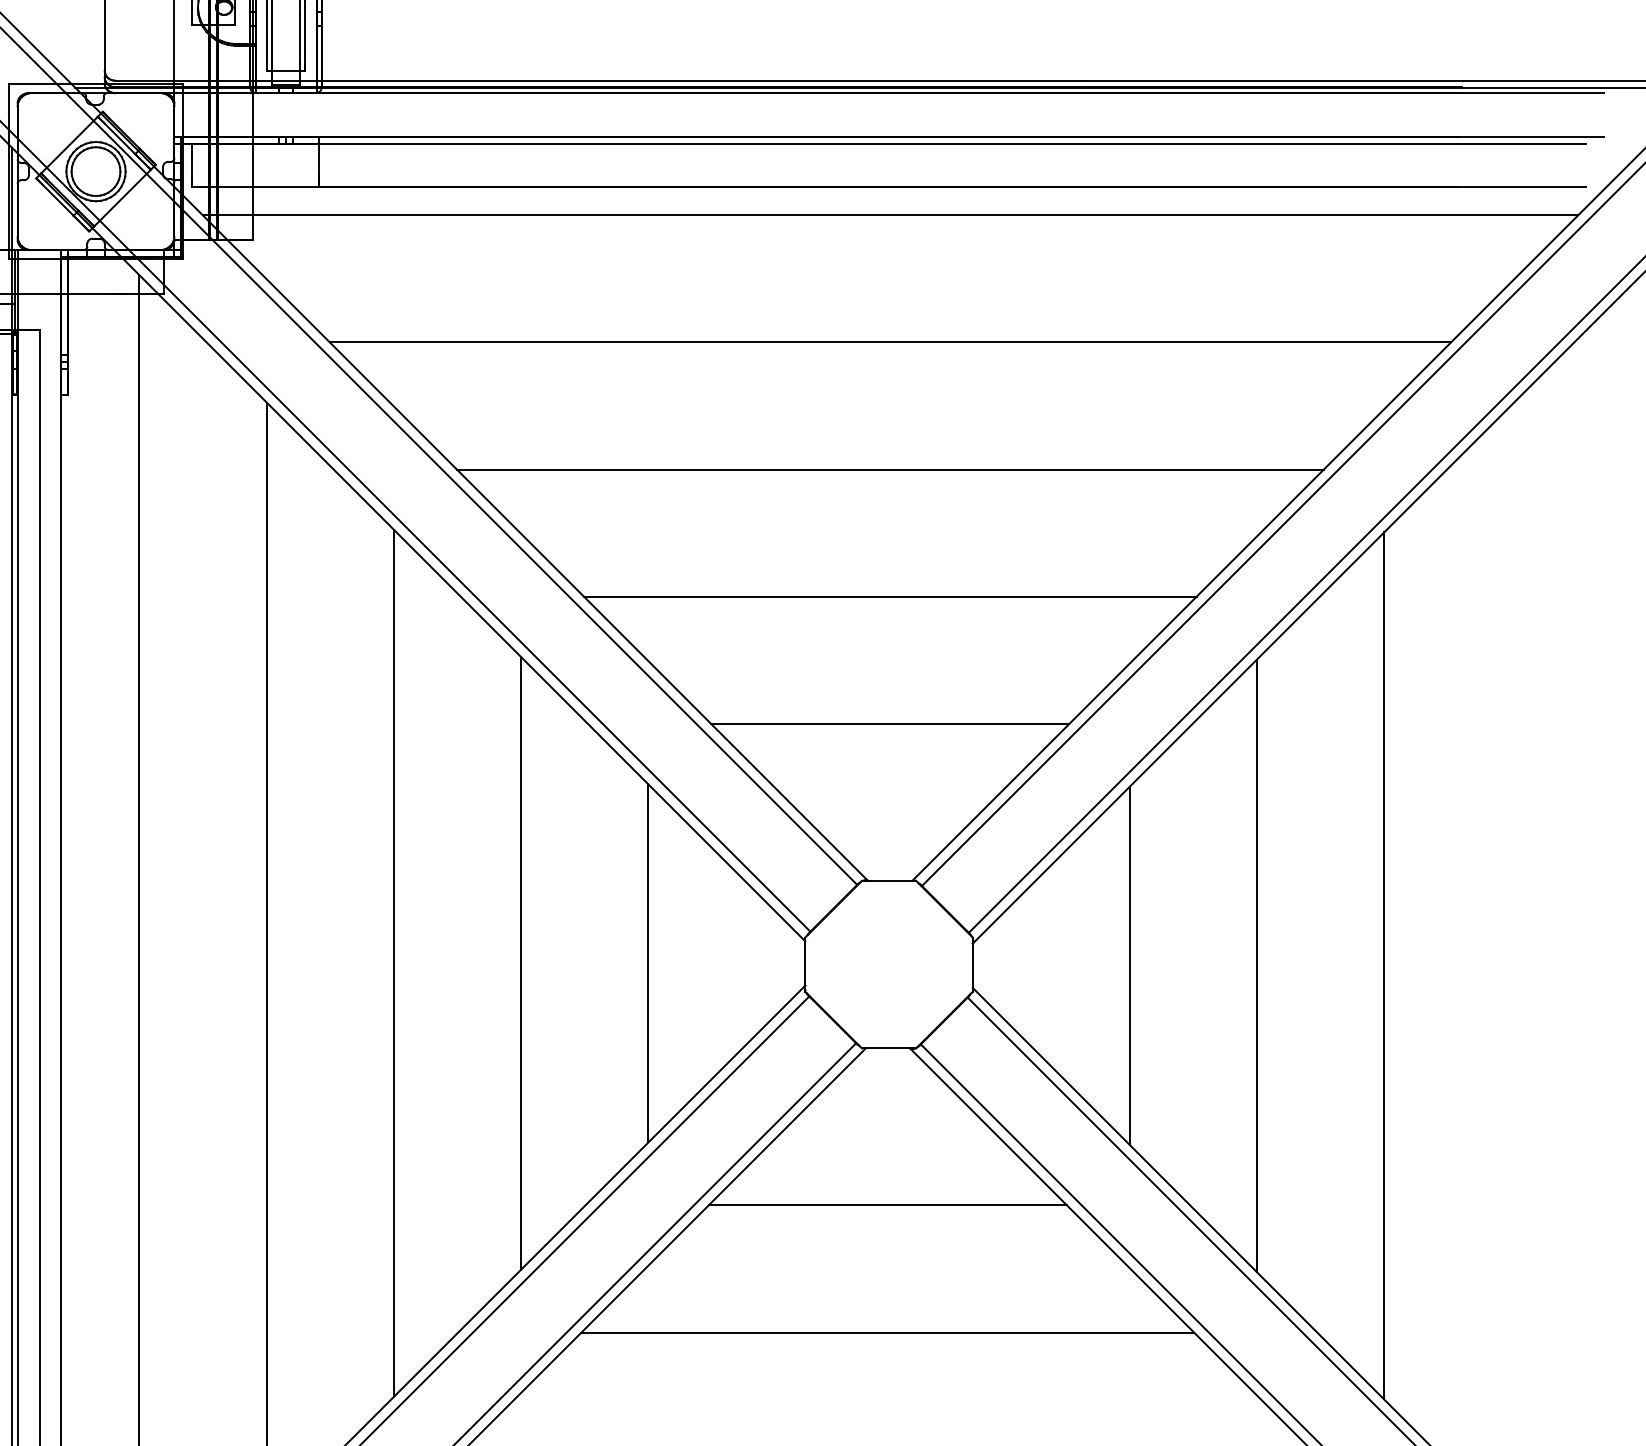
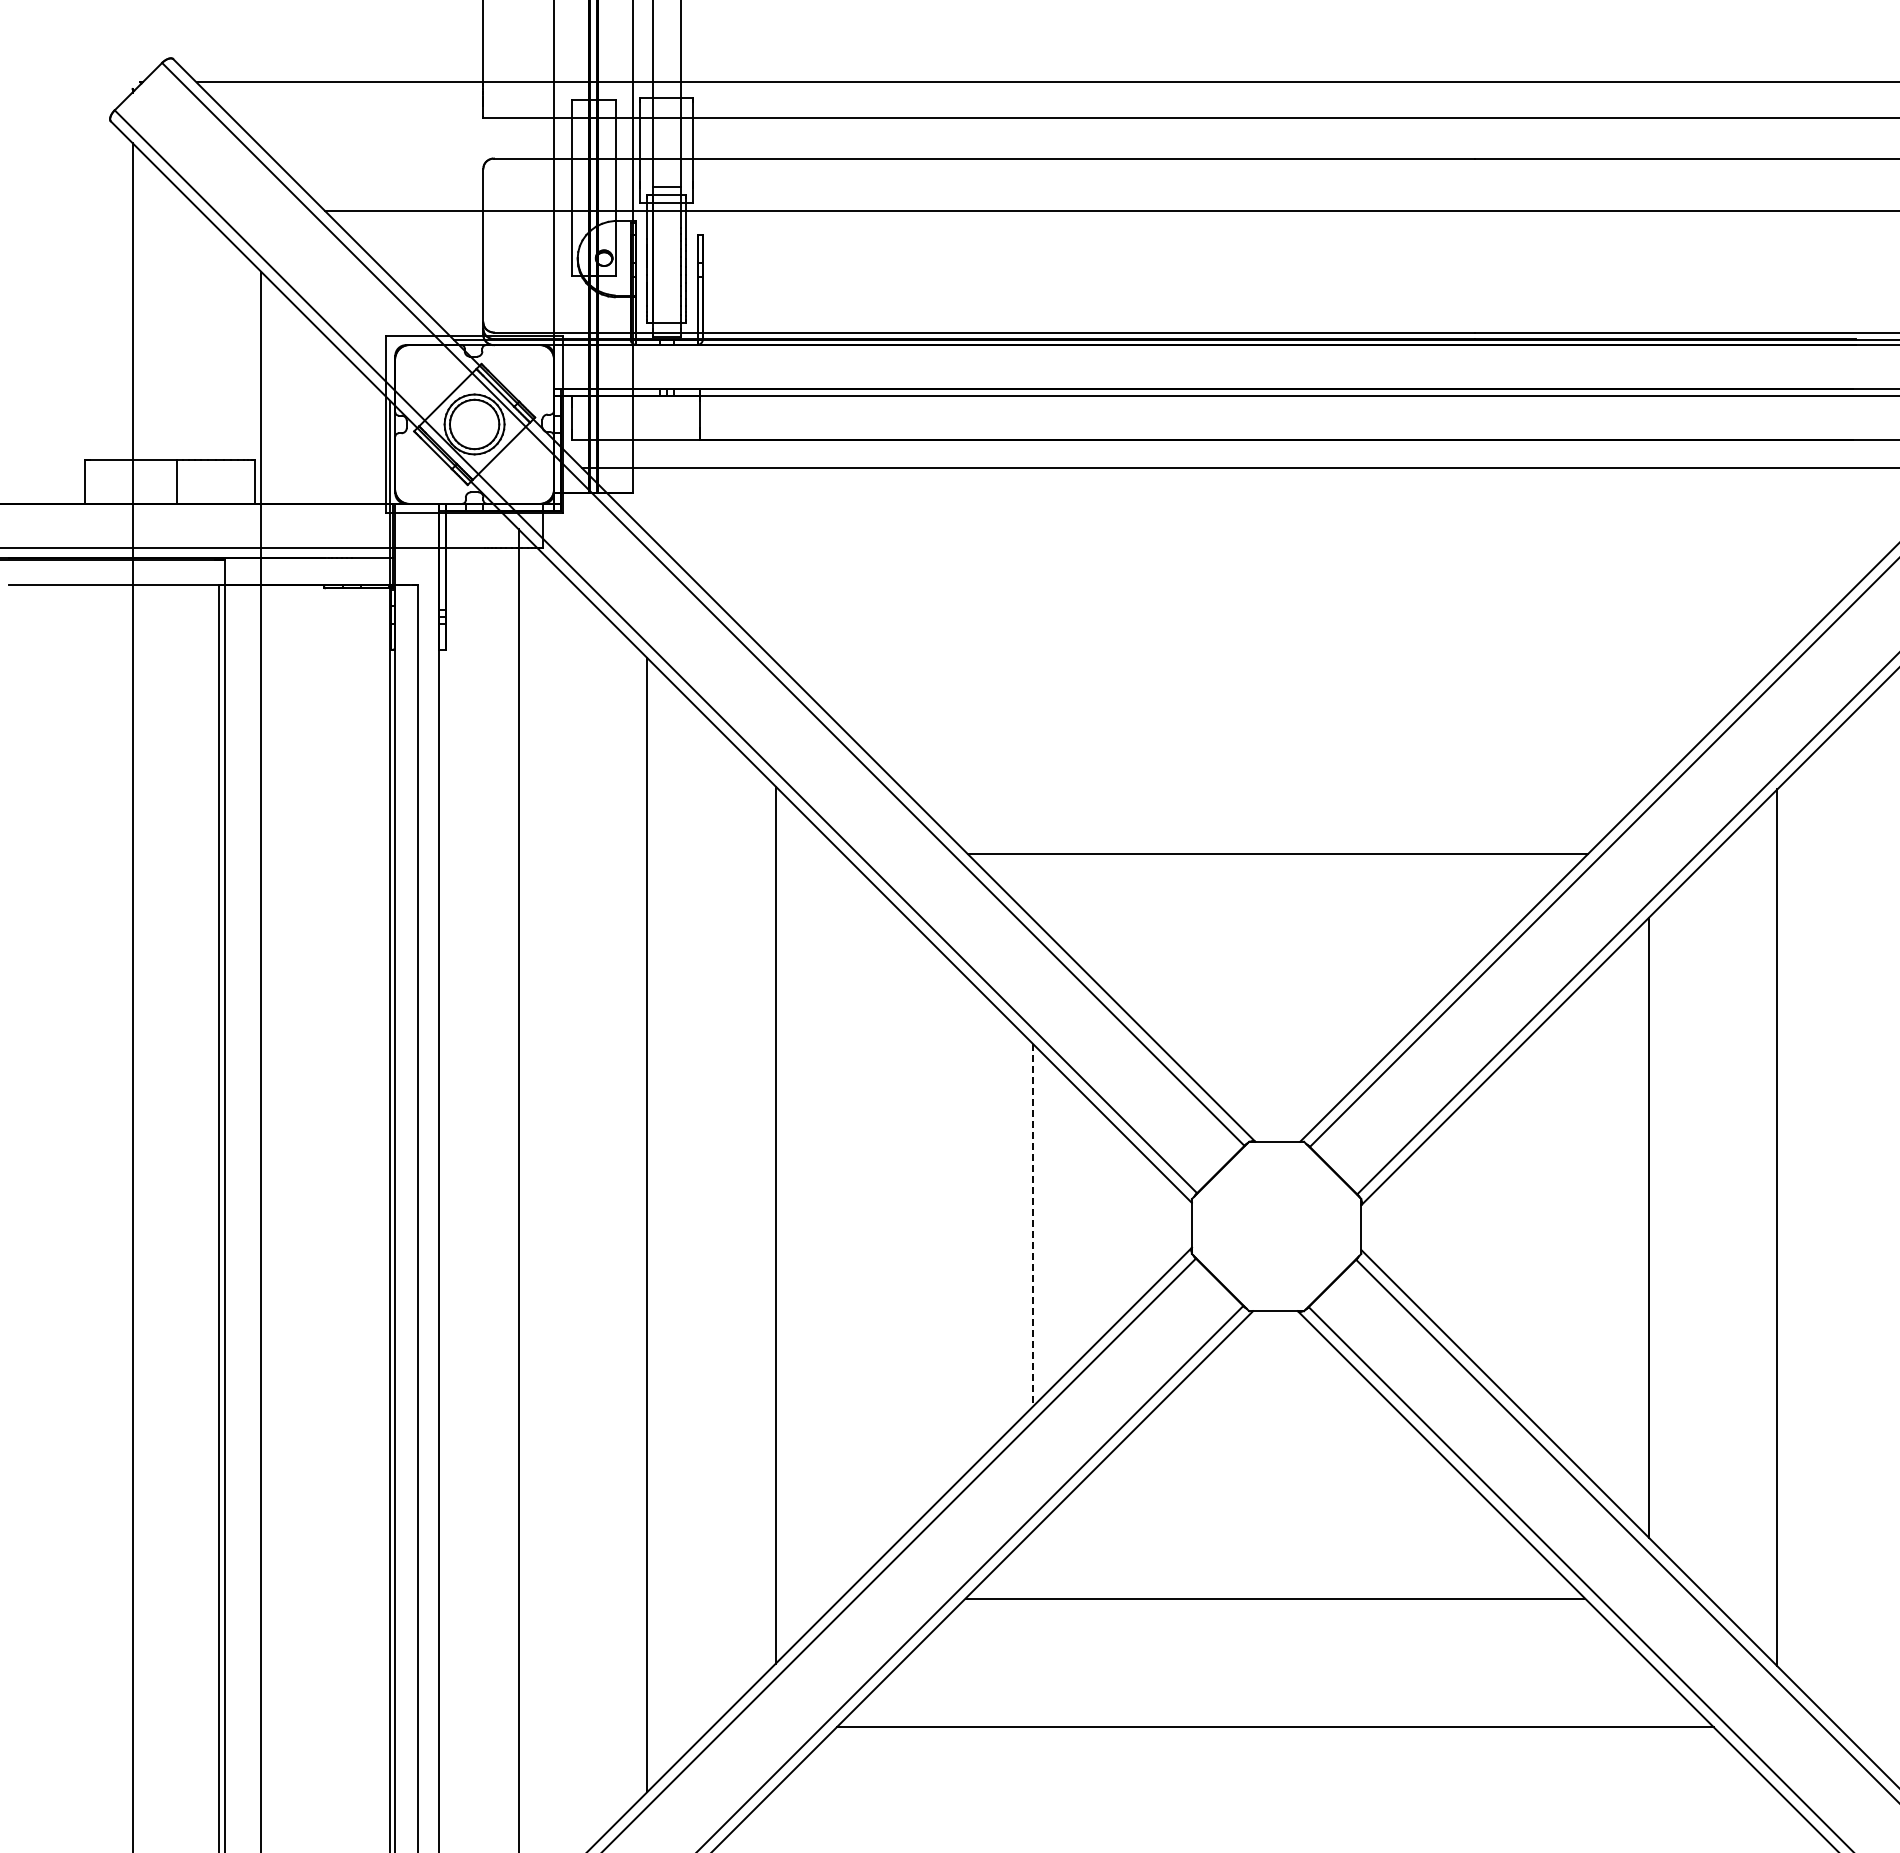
line: (889, 342) -> (1277, 597), removed
line: (889, 469) -> (1277, 725), removed
line: (889, 724) -> (1277, 983), removed
line: (521, 962) -> (904, 1224), removed
line: (648, 963) -> (1033, 1225), solid -> dashed
line: (1130, 965) -> (1520, 1227), removed
line: (887, 1204) -> (1275, 1469), removed

